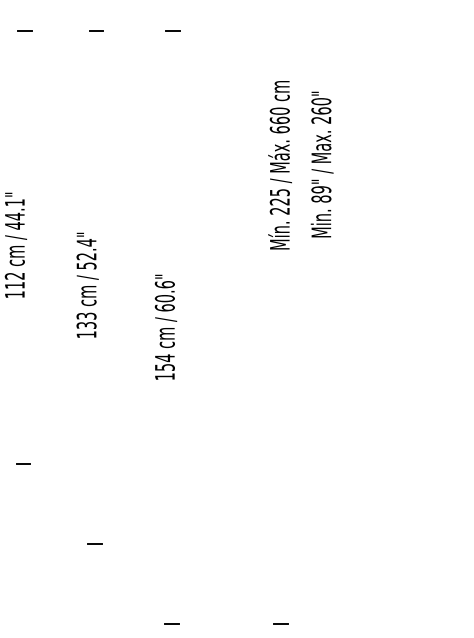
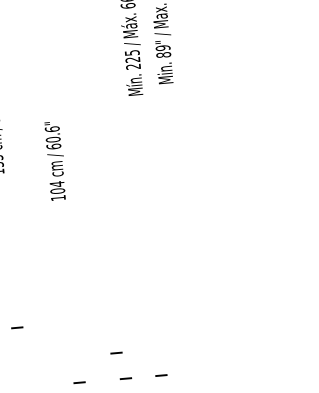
text: (164, 367) -> (57, 191), 154 -> 104
line: (223, 588) -> (116, 352), added
line: (233, 623) -> (125, 378), added

